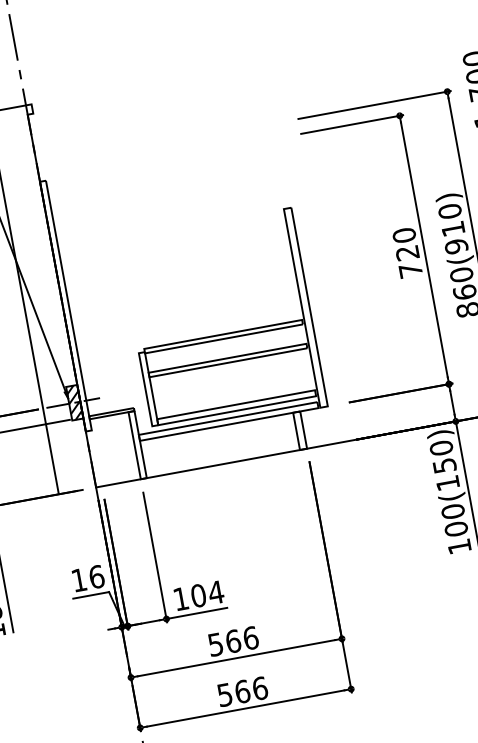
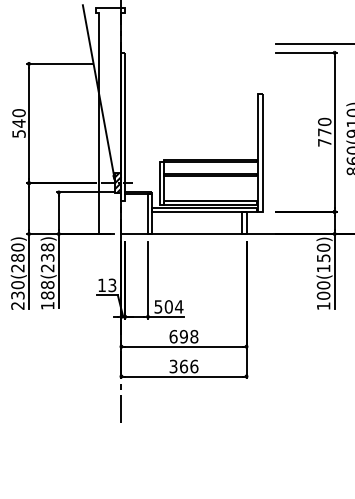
text: (407, 253) -> (324, 132), 720 -> 770
text: (96, 577) -> (112, 285), 16 -> 13
text: (181, 598) -> (158, 306), 104 -> 504
text: (232, 641) -> (183, 336), 566 -> 698
text: (224, 693) -> (173, 365), 566 -> 366

